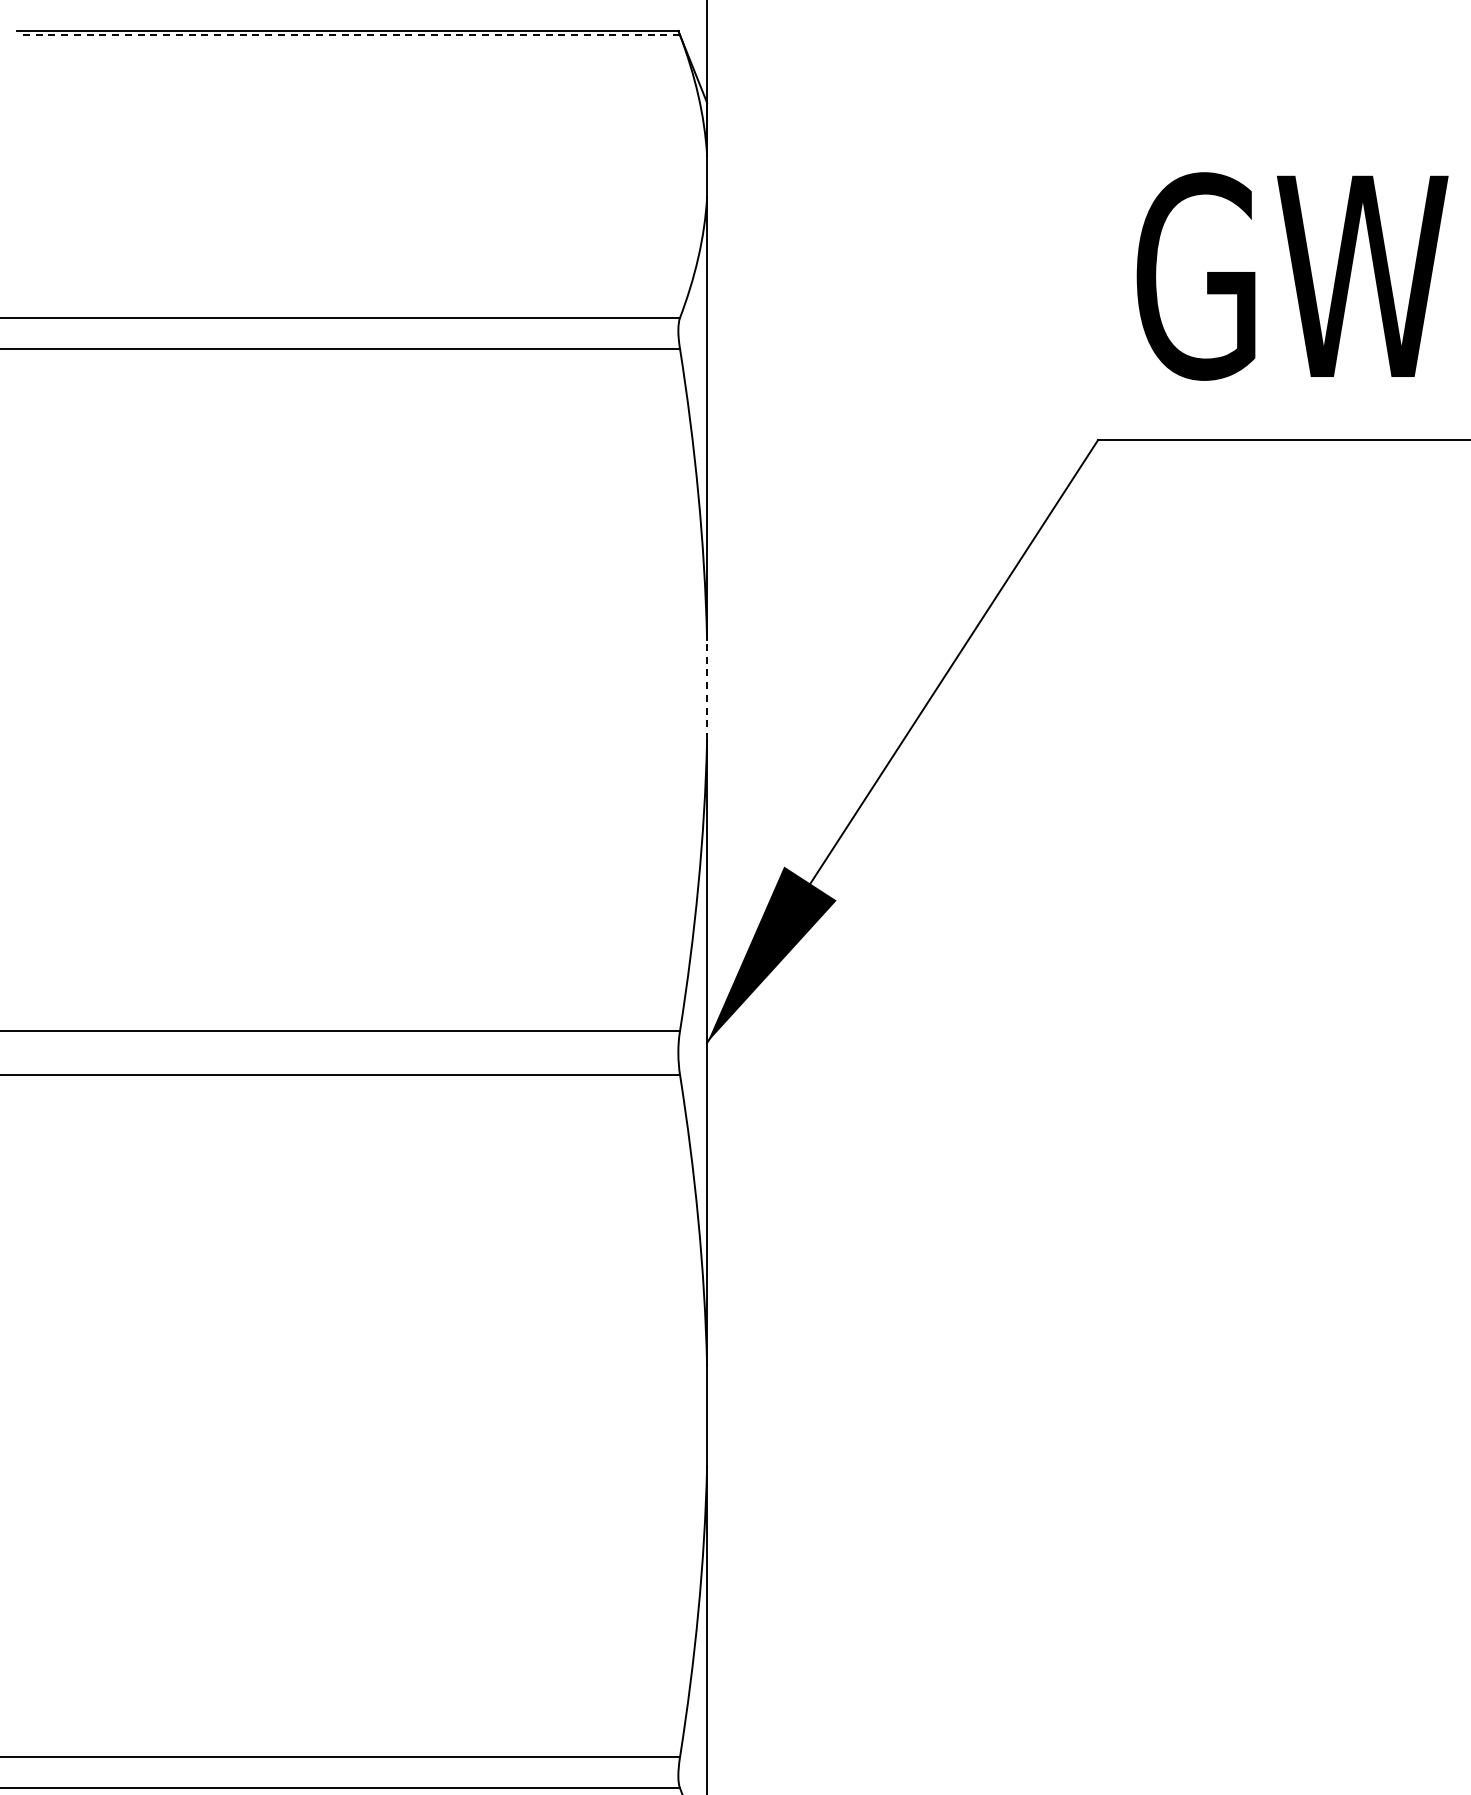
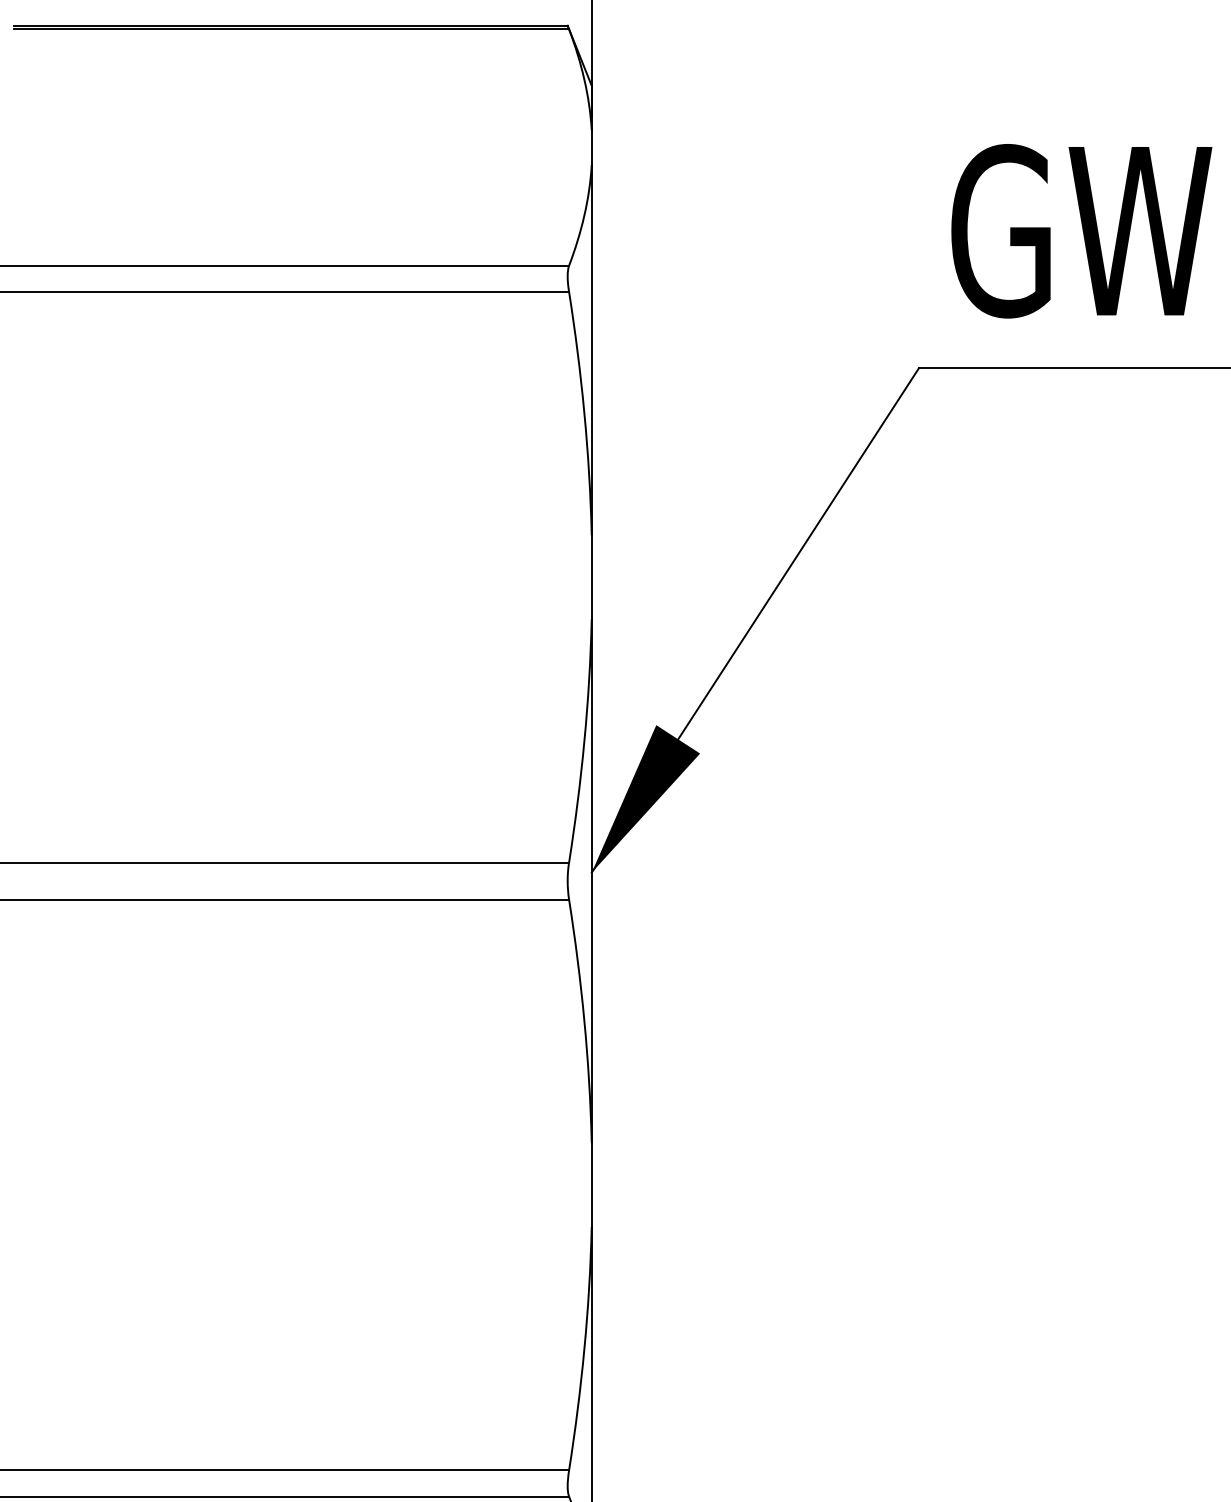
line: (348, 35) -> (291, 29), dashed -> solid
line: (707, 689) -> (592, 576), dashed -> solid

